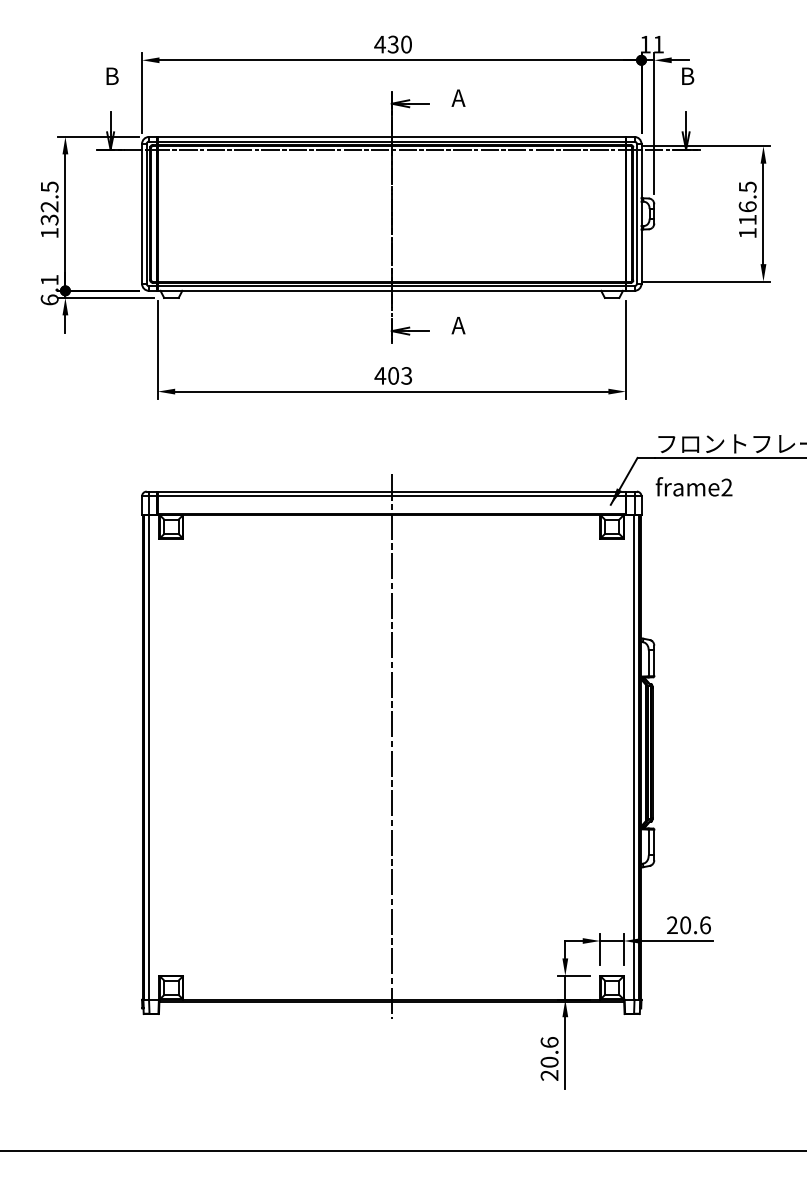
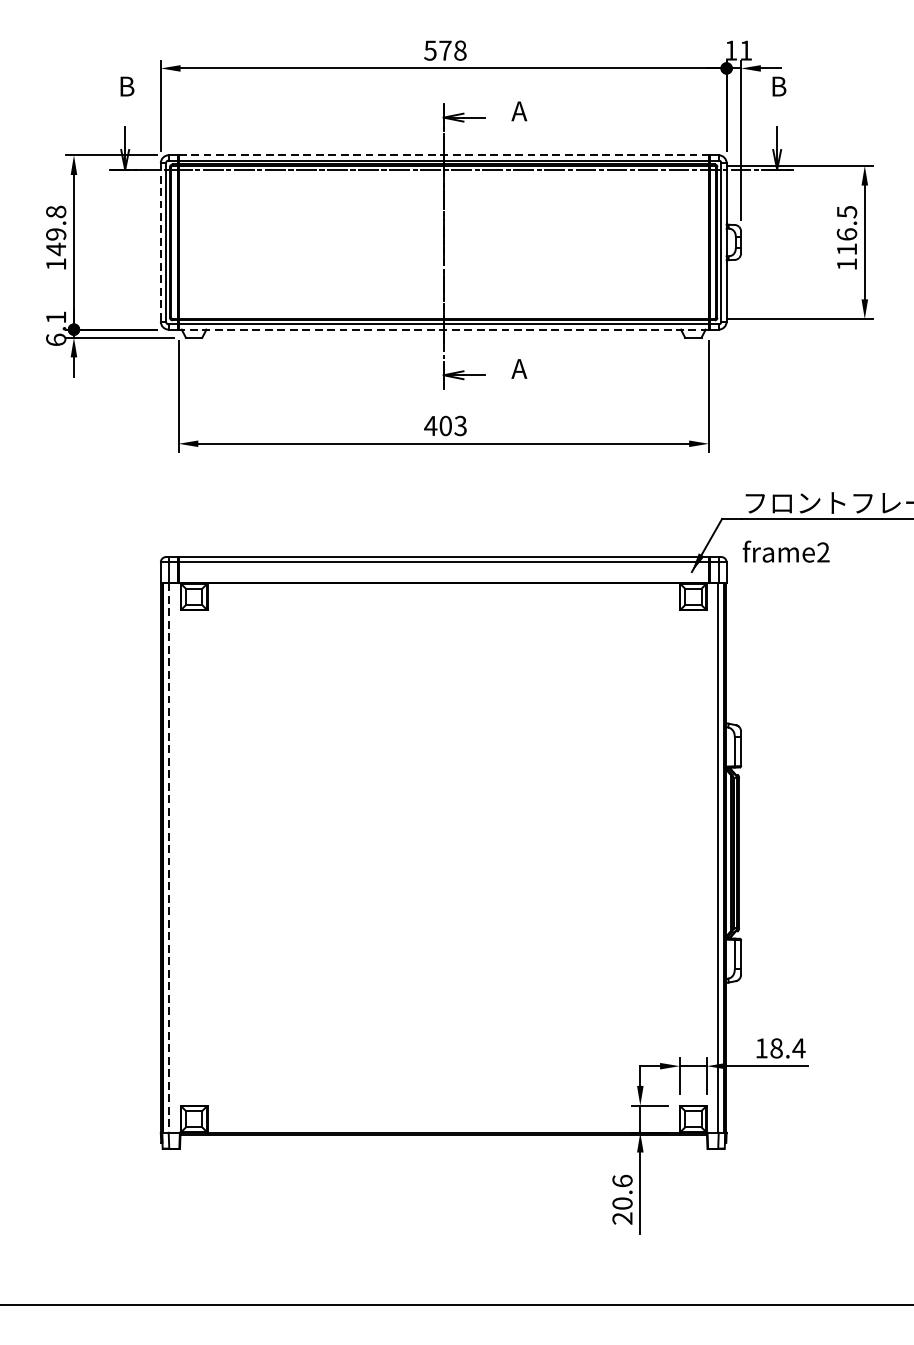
text: (392, 44) -> (444, 50), 430 -> 578
line: (392, 136) -> (444, 154), solid -> dashed
text: (49, 203) -> (55, 230), 132.5 -> 149.8
line: (142, 213) -> (161, 241), solid -> dashed
line: (391, 290) -> (443, 329), solid -> dashed
line: (391, 746) -> (443, 845), removed
line: (149, 757) -> (169, 858), solid -> dashed
text: (689, 925) -> (781, 1048), 20.6 -> 18.4

